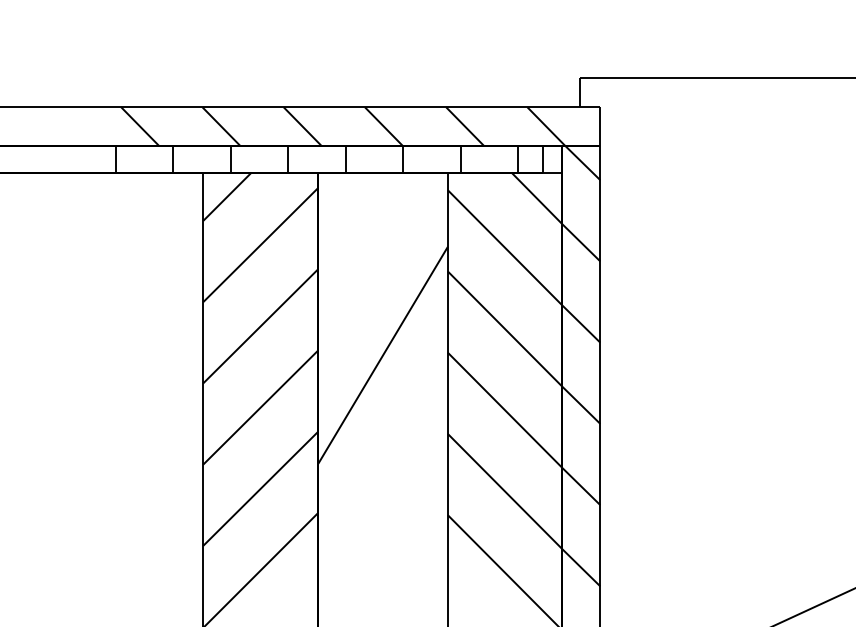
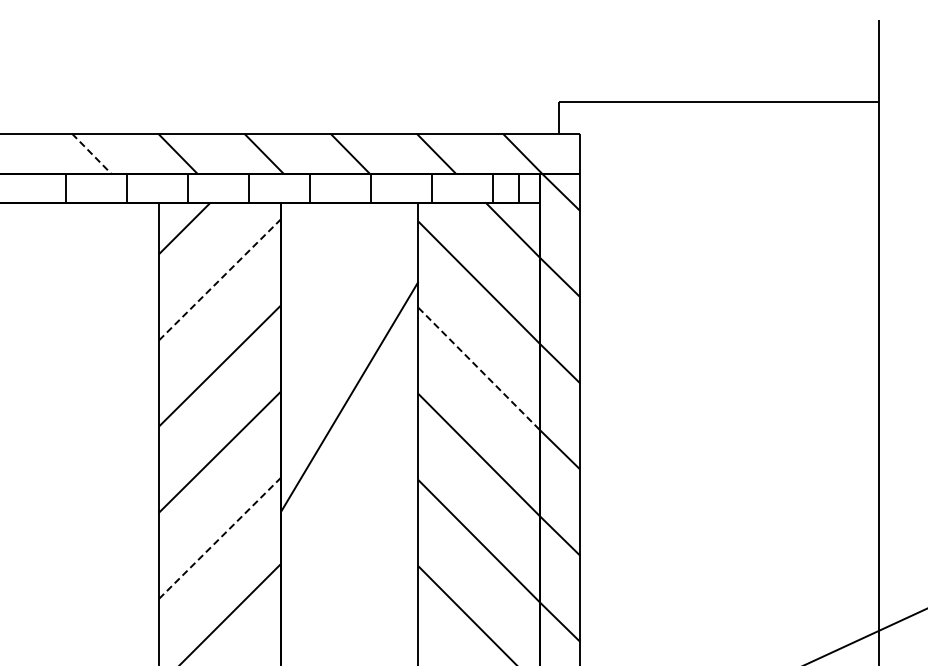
line: (140, 126) -> (92, 154), solid -> dashed
line: (261, 244) -> (220, 279), solid -> dashed
line: (505, 328) -> (479, 368), solid -> dashed
line: (261, 488) -> (220, 538), solid -> dashed

